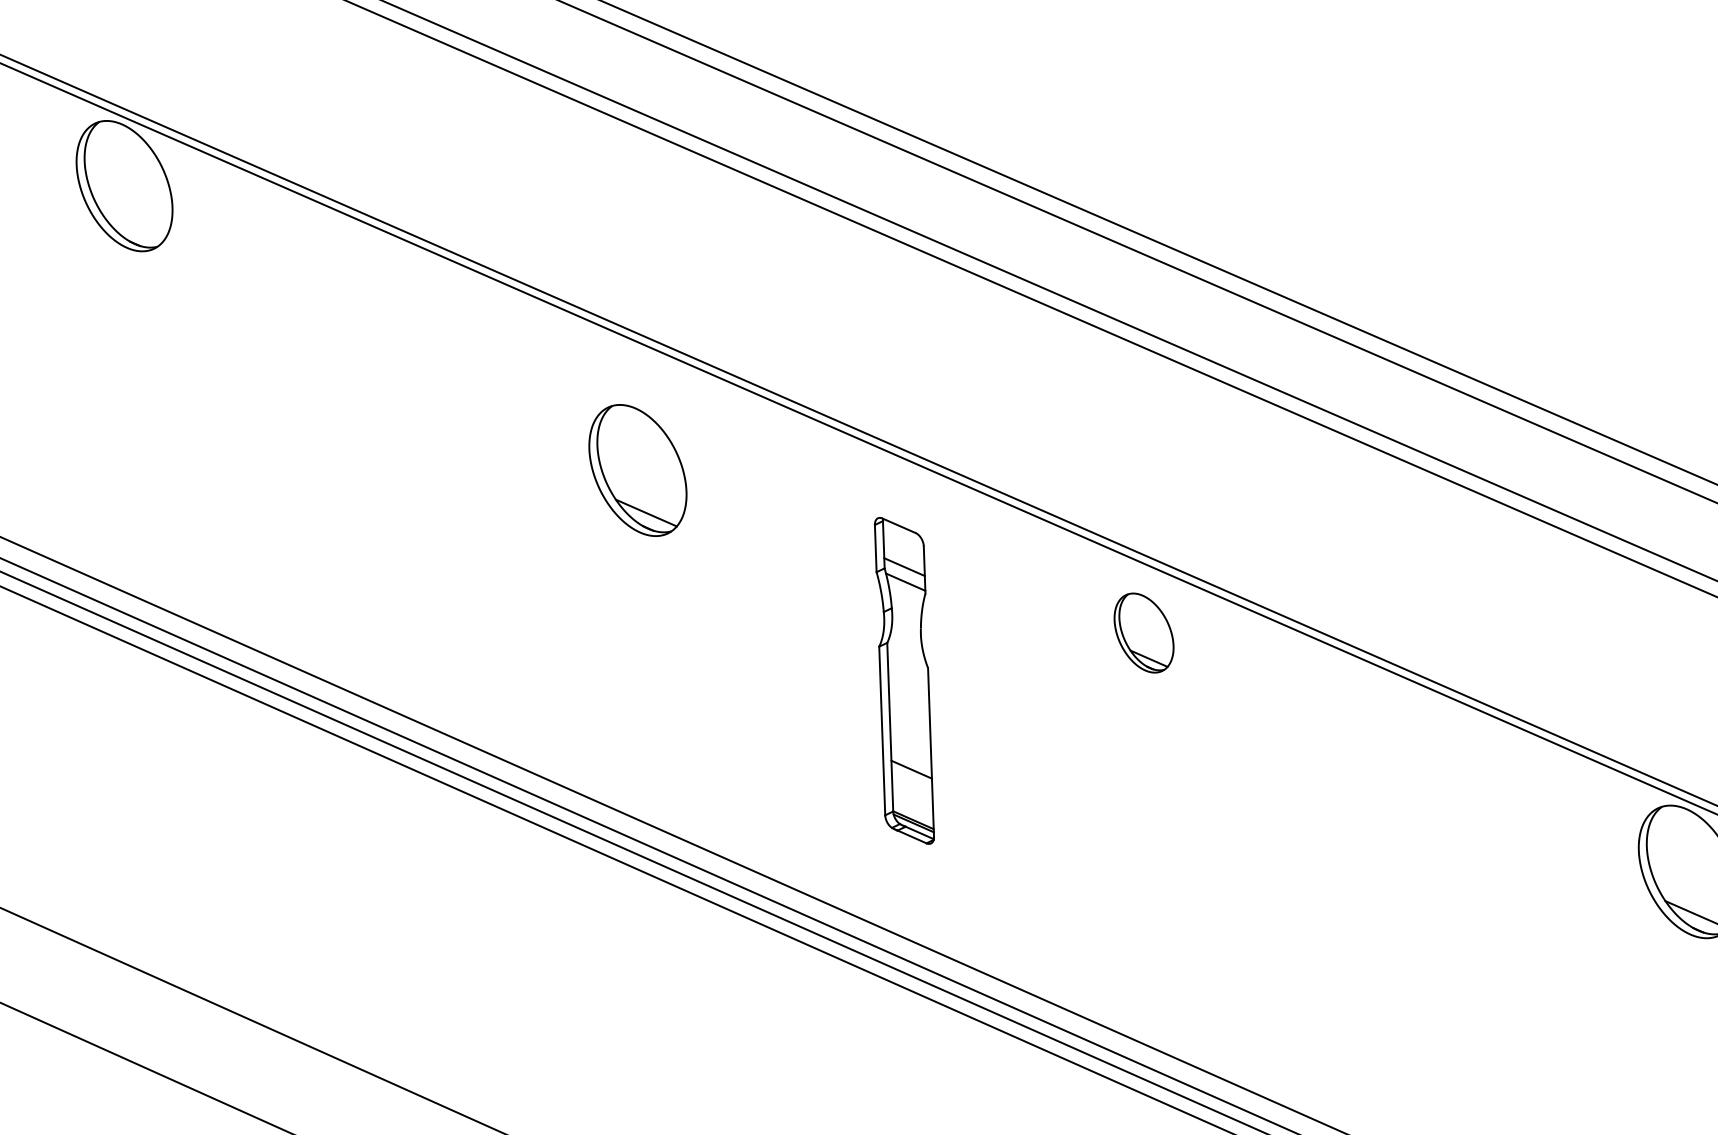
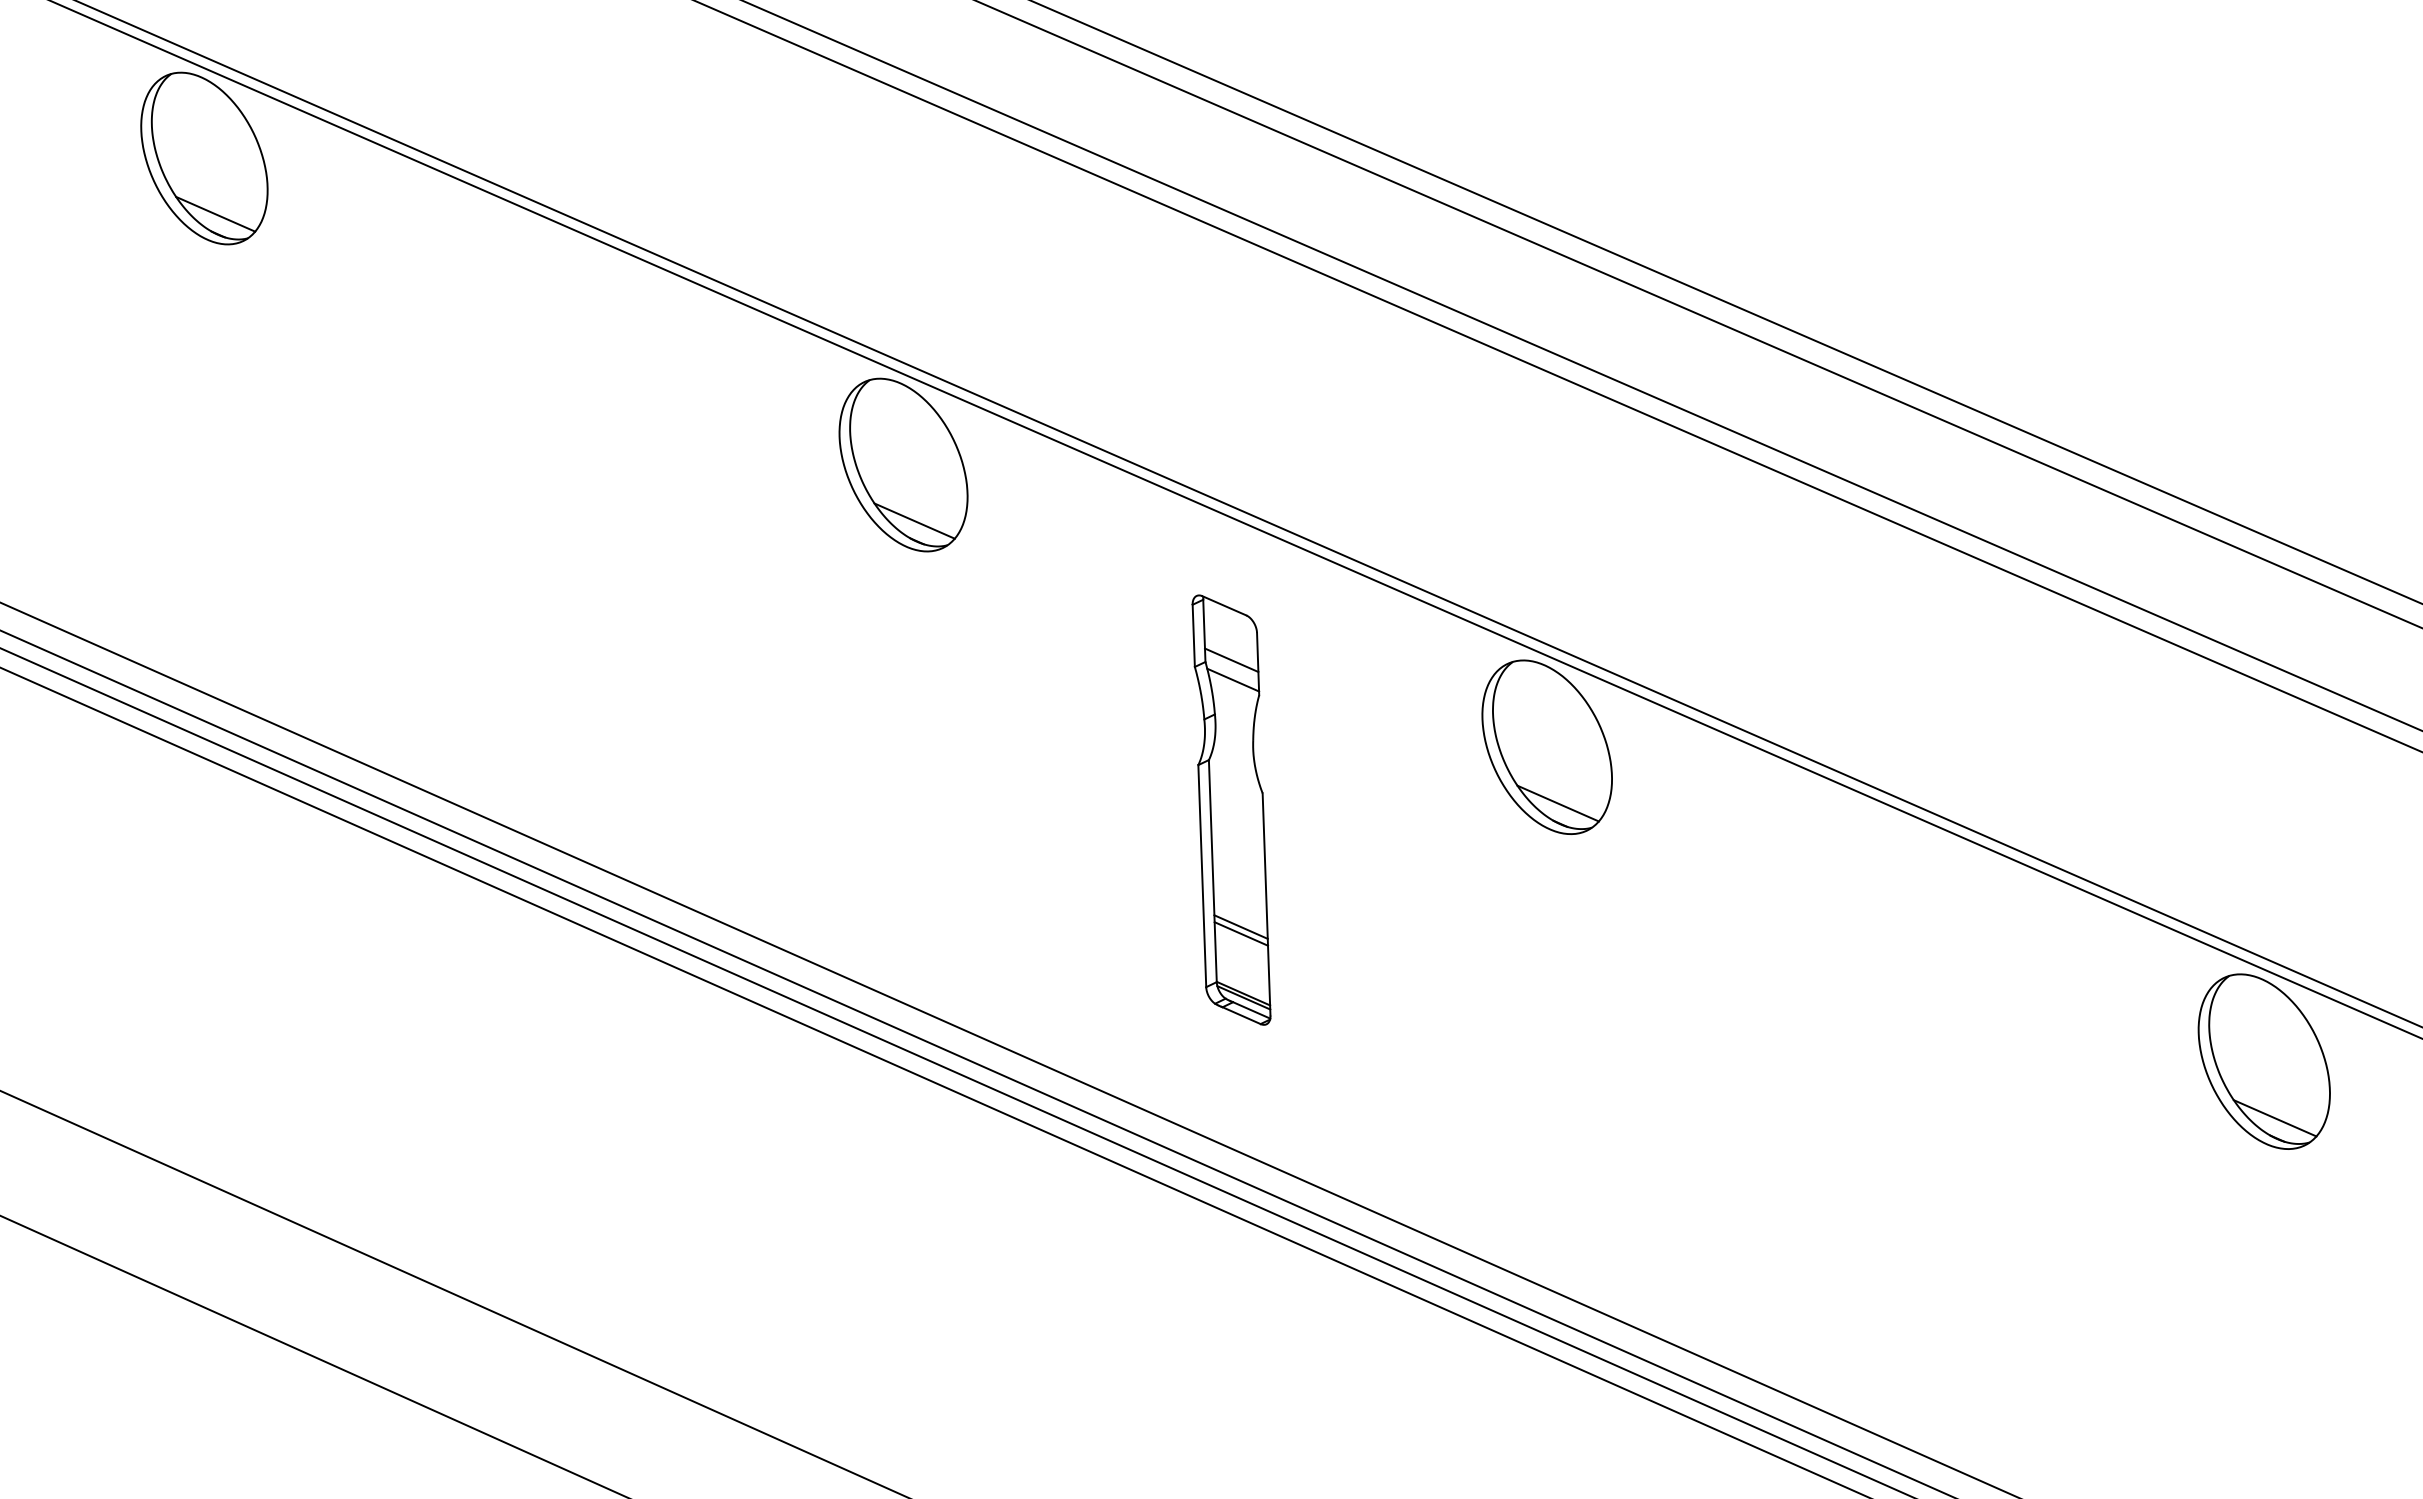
line: (132, 227) -> (215, 213), added
part: (637, 470) -> (903, 464), moved
part: (1143, 632) -> (1546, 746), size x1.67
line: (912, 774) -> (1241, 933), added

